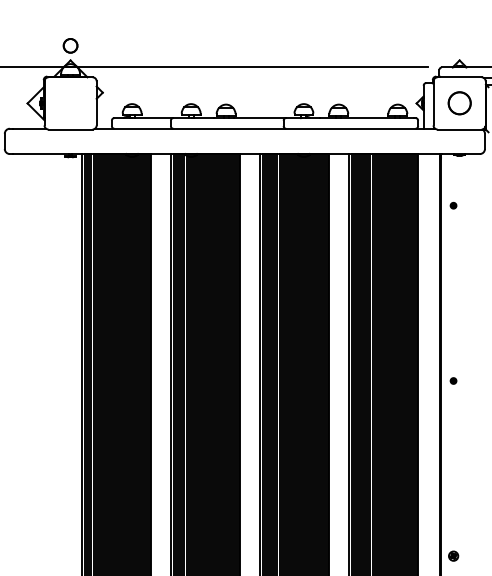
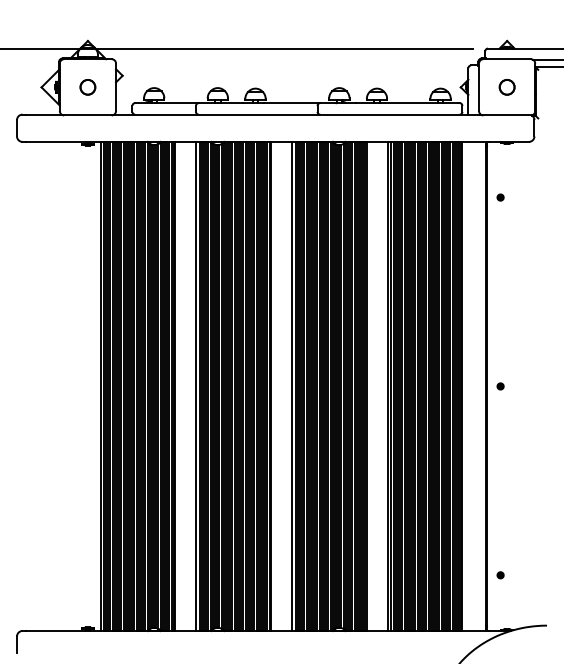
part: (70, 46) -> (87, 87), moved
part: (459, 103) -> (506, 87), size x0.62
part: (453, 556) -> (500, 575), size x0.62

